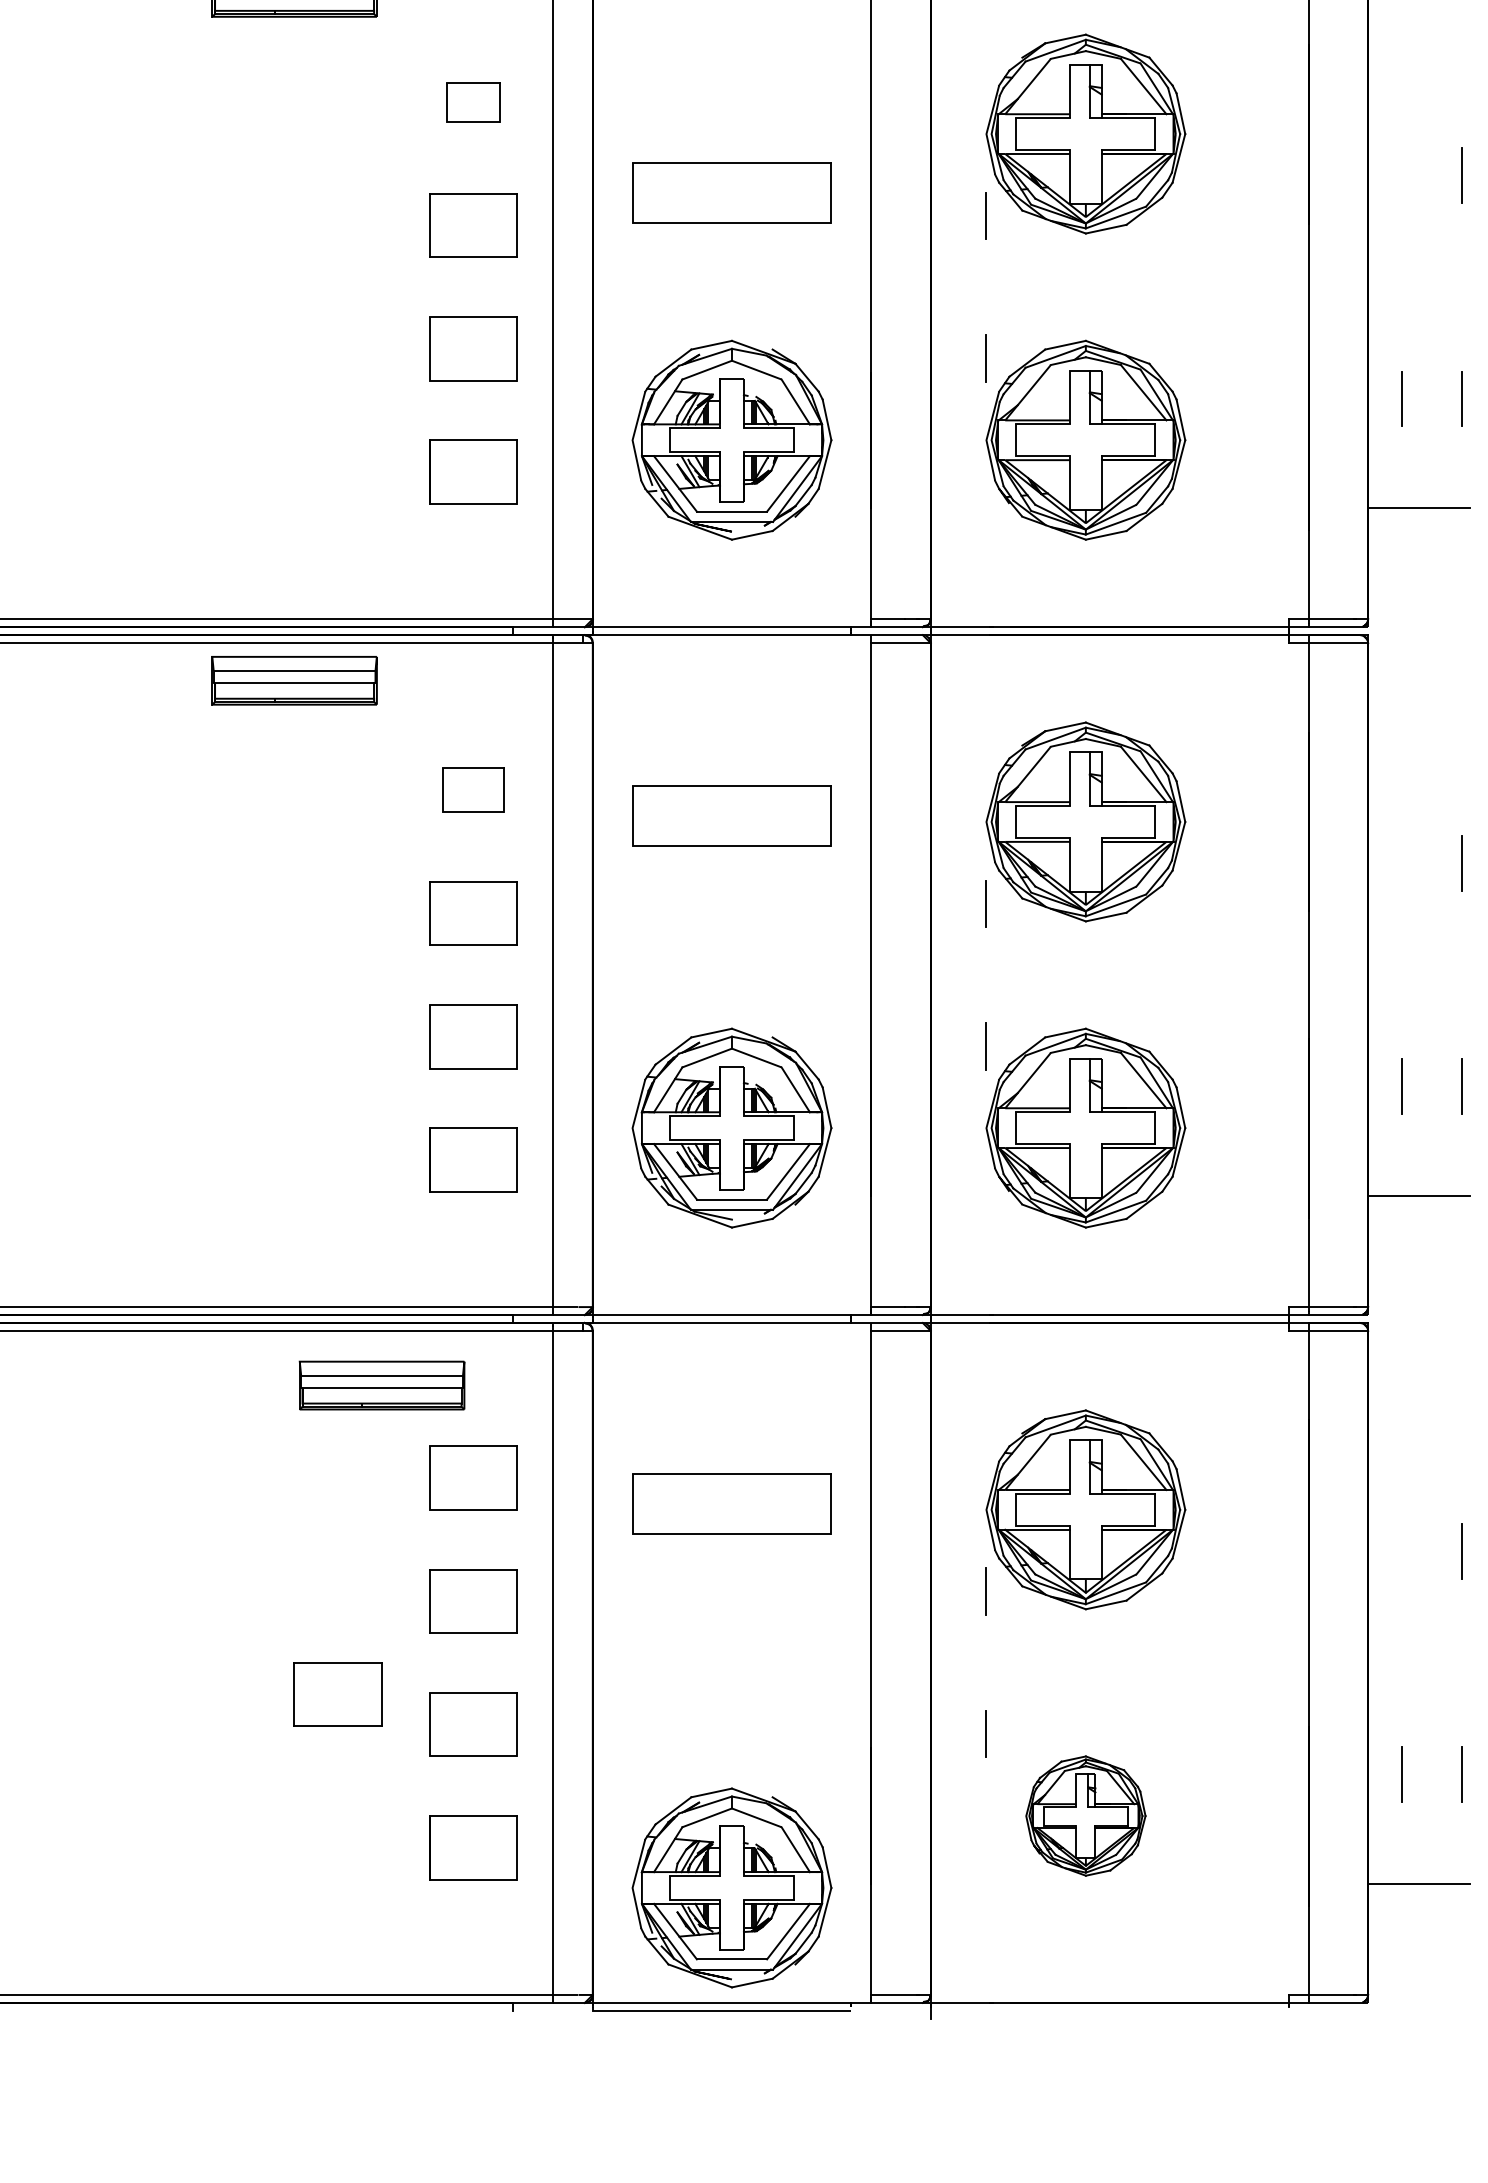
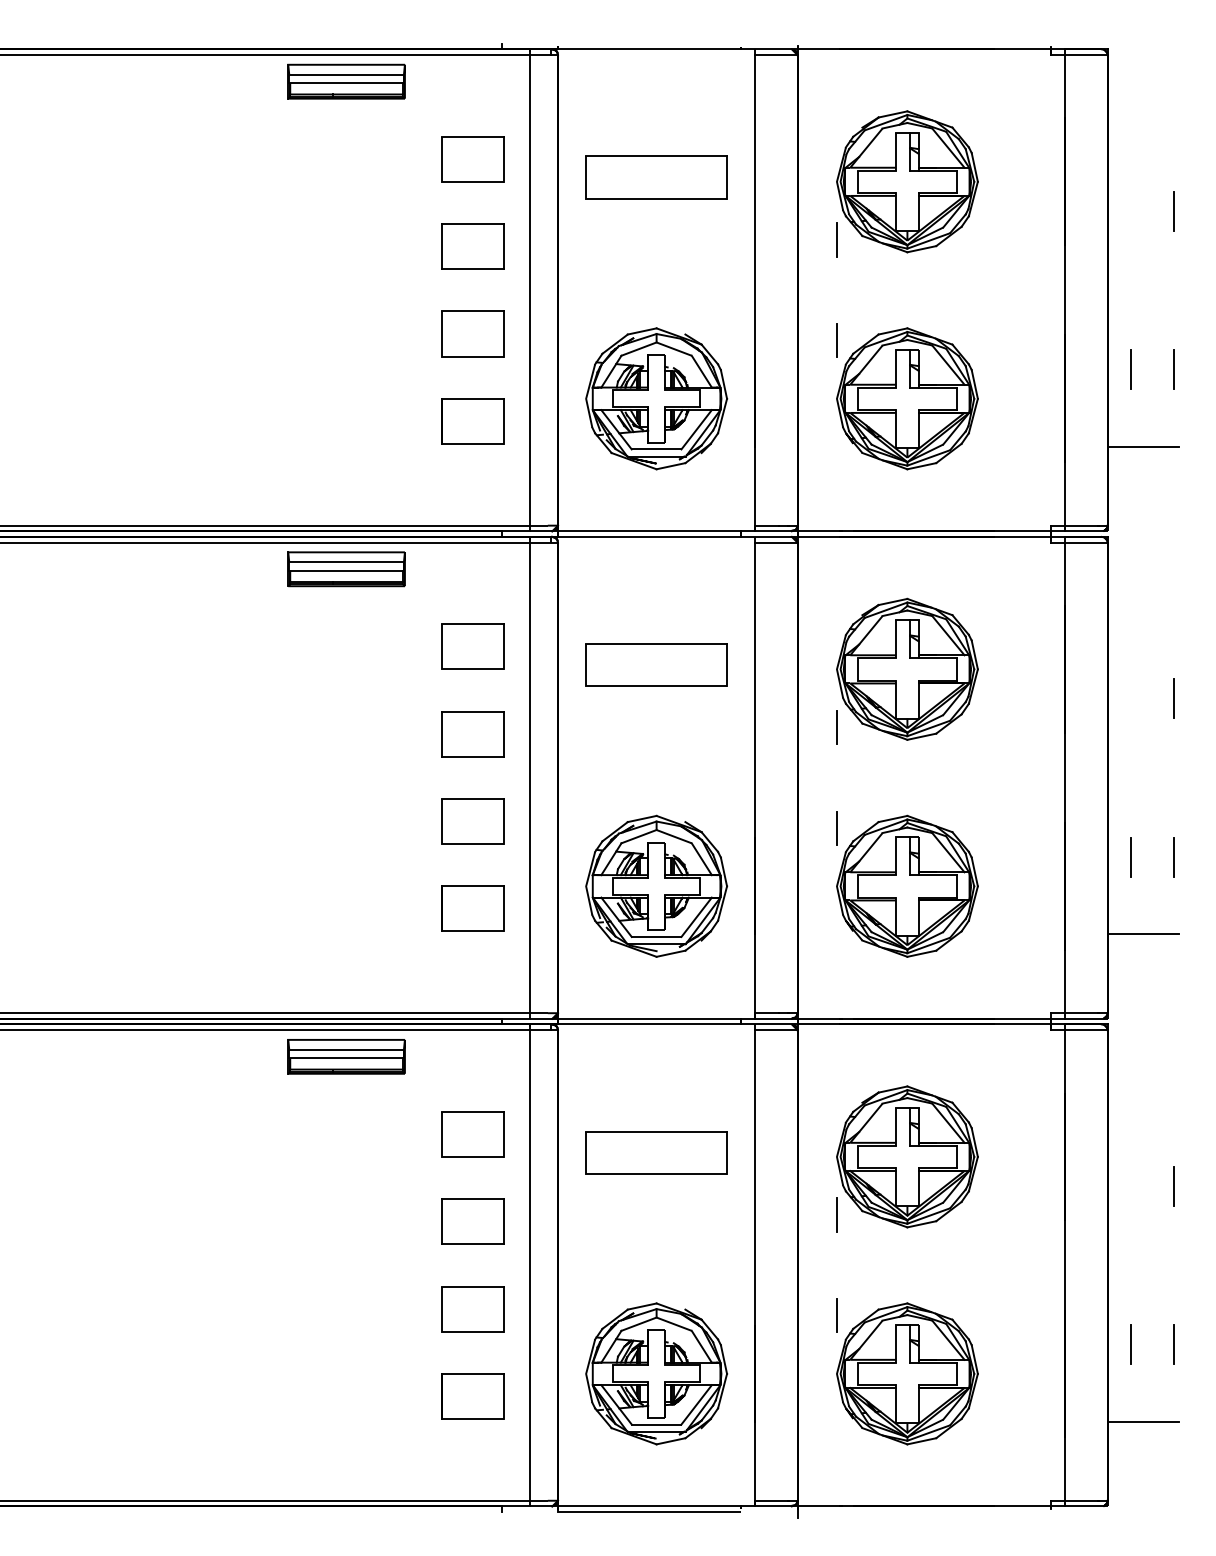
part: (472, 102) -> (472, 159), size x1.67
part: (731, 192) -> (656, 177), moved
part: (472, 789) -> (472, 646), size x1.43
part: (381, 1385) -> (346, 1056), moved
part: (336, 1694) -> (376, 1287), removed
part: (1085, 1815) -> (907, 1373), size x1.67
part: (731, 1887) -> (656, 1373), moved

